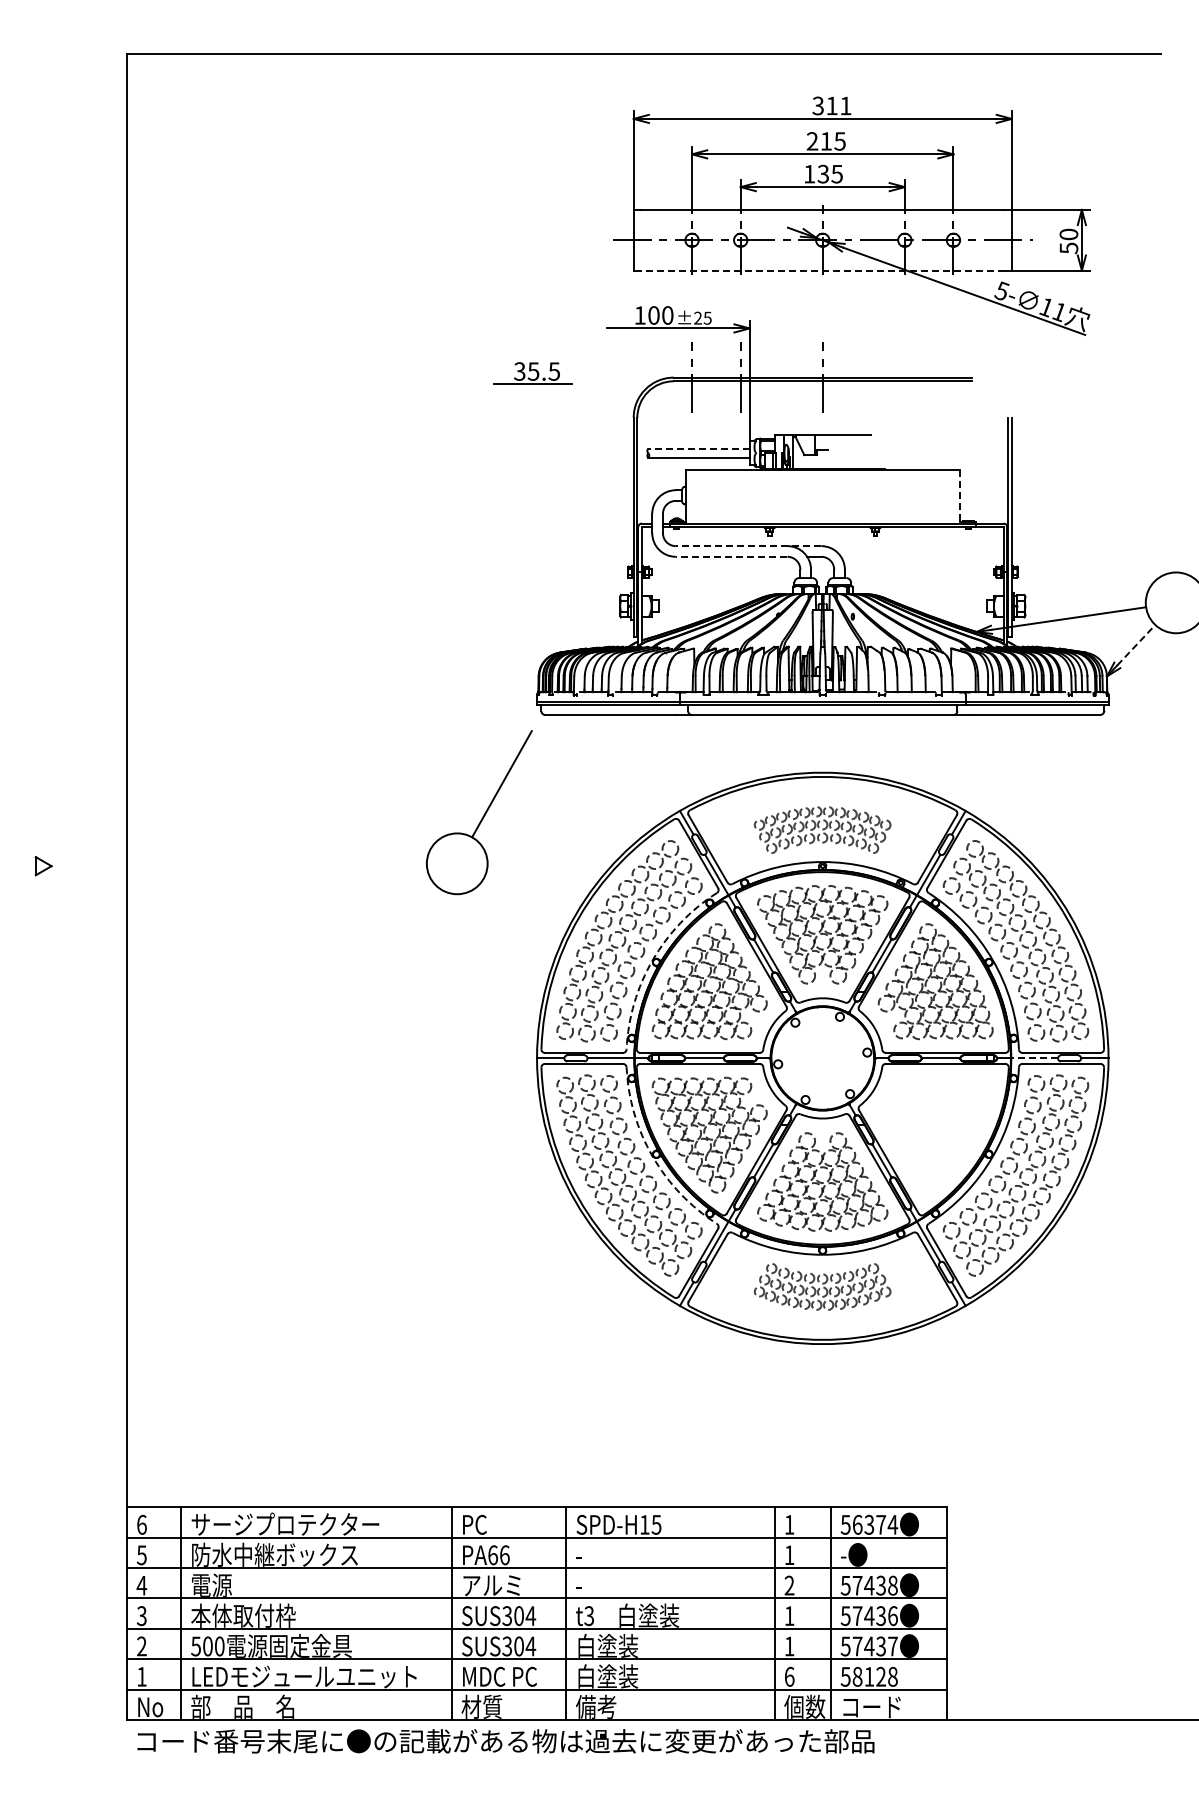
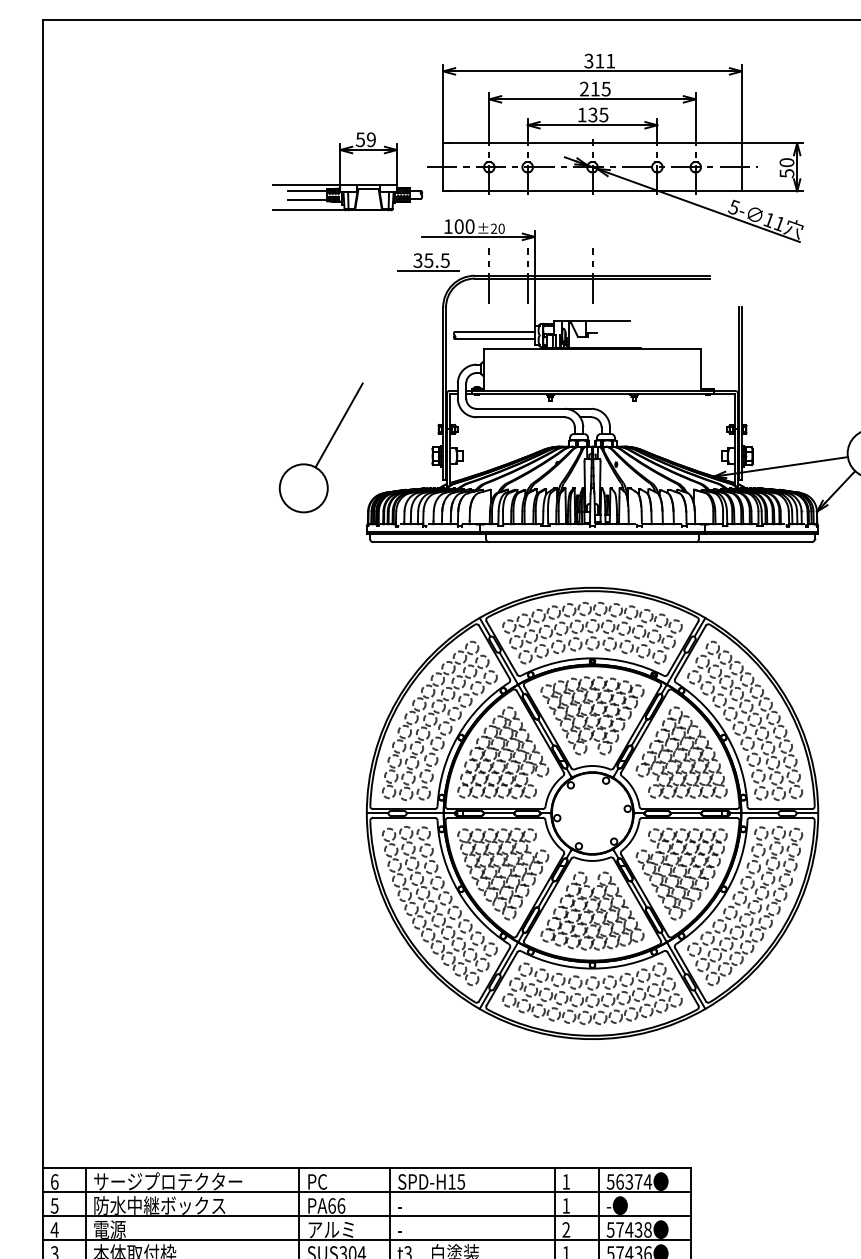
part: (512, 245) -> (347, 171), added
line: (822, 270) -> (592, 191), dashed -> solid
text: (707, 317) -> (501, 228), ±25 -> ±20
part: (532, 373) -> (428, 262), moved
line: (698, 448) -> (494, 331), dashed -> solid
line: (959, 496) -> (700, 369), dashed -> solid
line: (748, 546) -> (533, 409), dashed -> solid
line: (731, 556) -> (520, 417), dashed -> solid
line: (1136, 645) -> (840, 487), dashed -> solid
part: (479, 812) -> (321, 447), moved
part: (822, 829) -> (592, 632), size x1.67
arc: (652, 960) -> (458, 736), dashed -> solid
line: (1034, 1058) -> (759, 813), dashed -> solid
part: (935, 1134) -> (681, 873), added
arc: (652, 1156) -> (458, 890), dashed -> solid
part: (822, 1286) -> (592, 993), size x1.67

